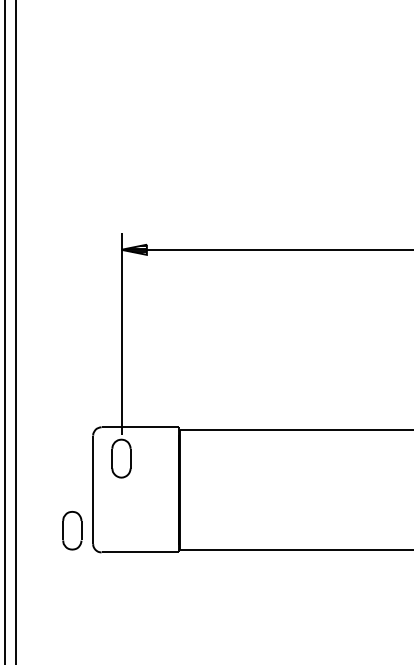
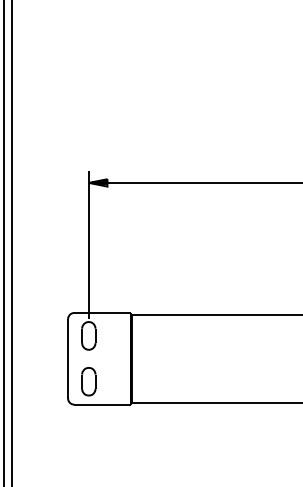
part: (71, 530) -> (88, 381), moved

